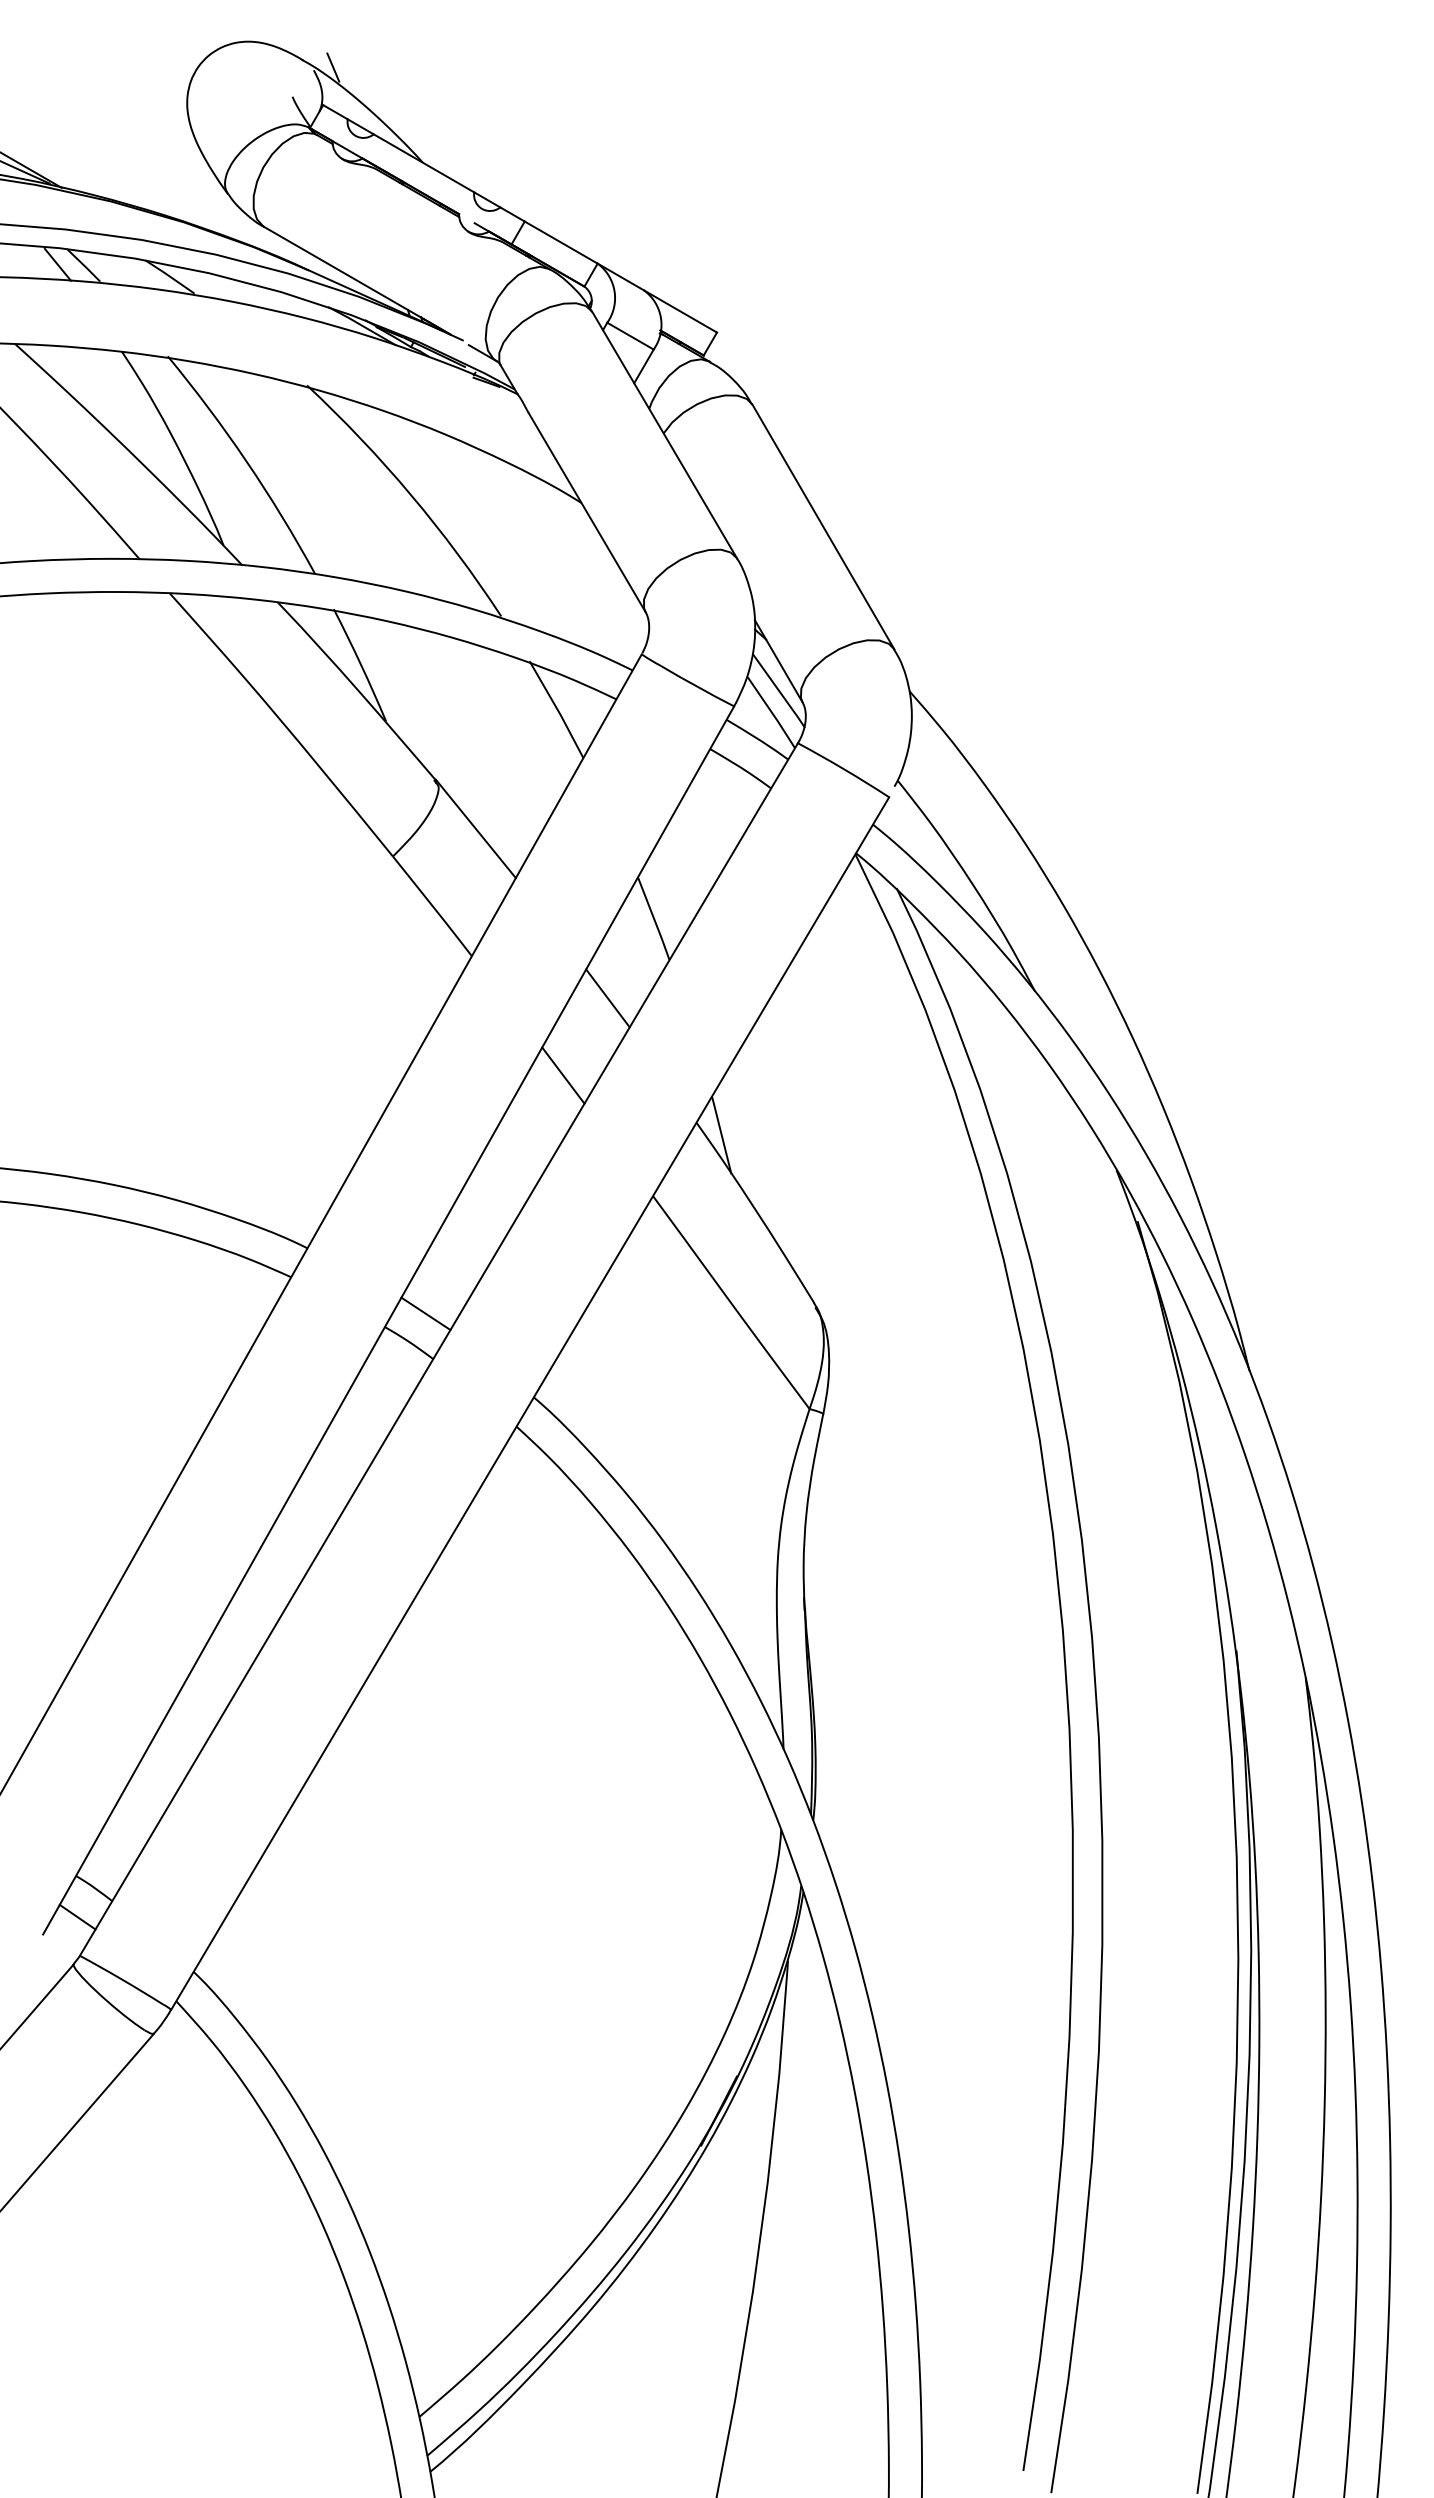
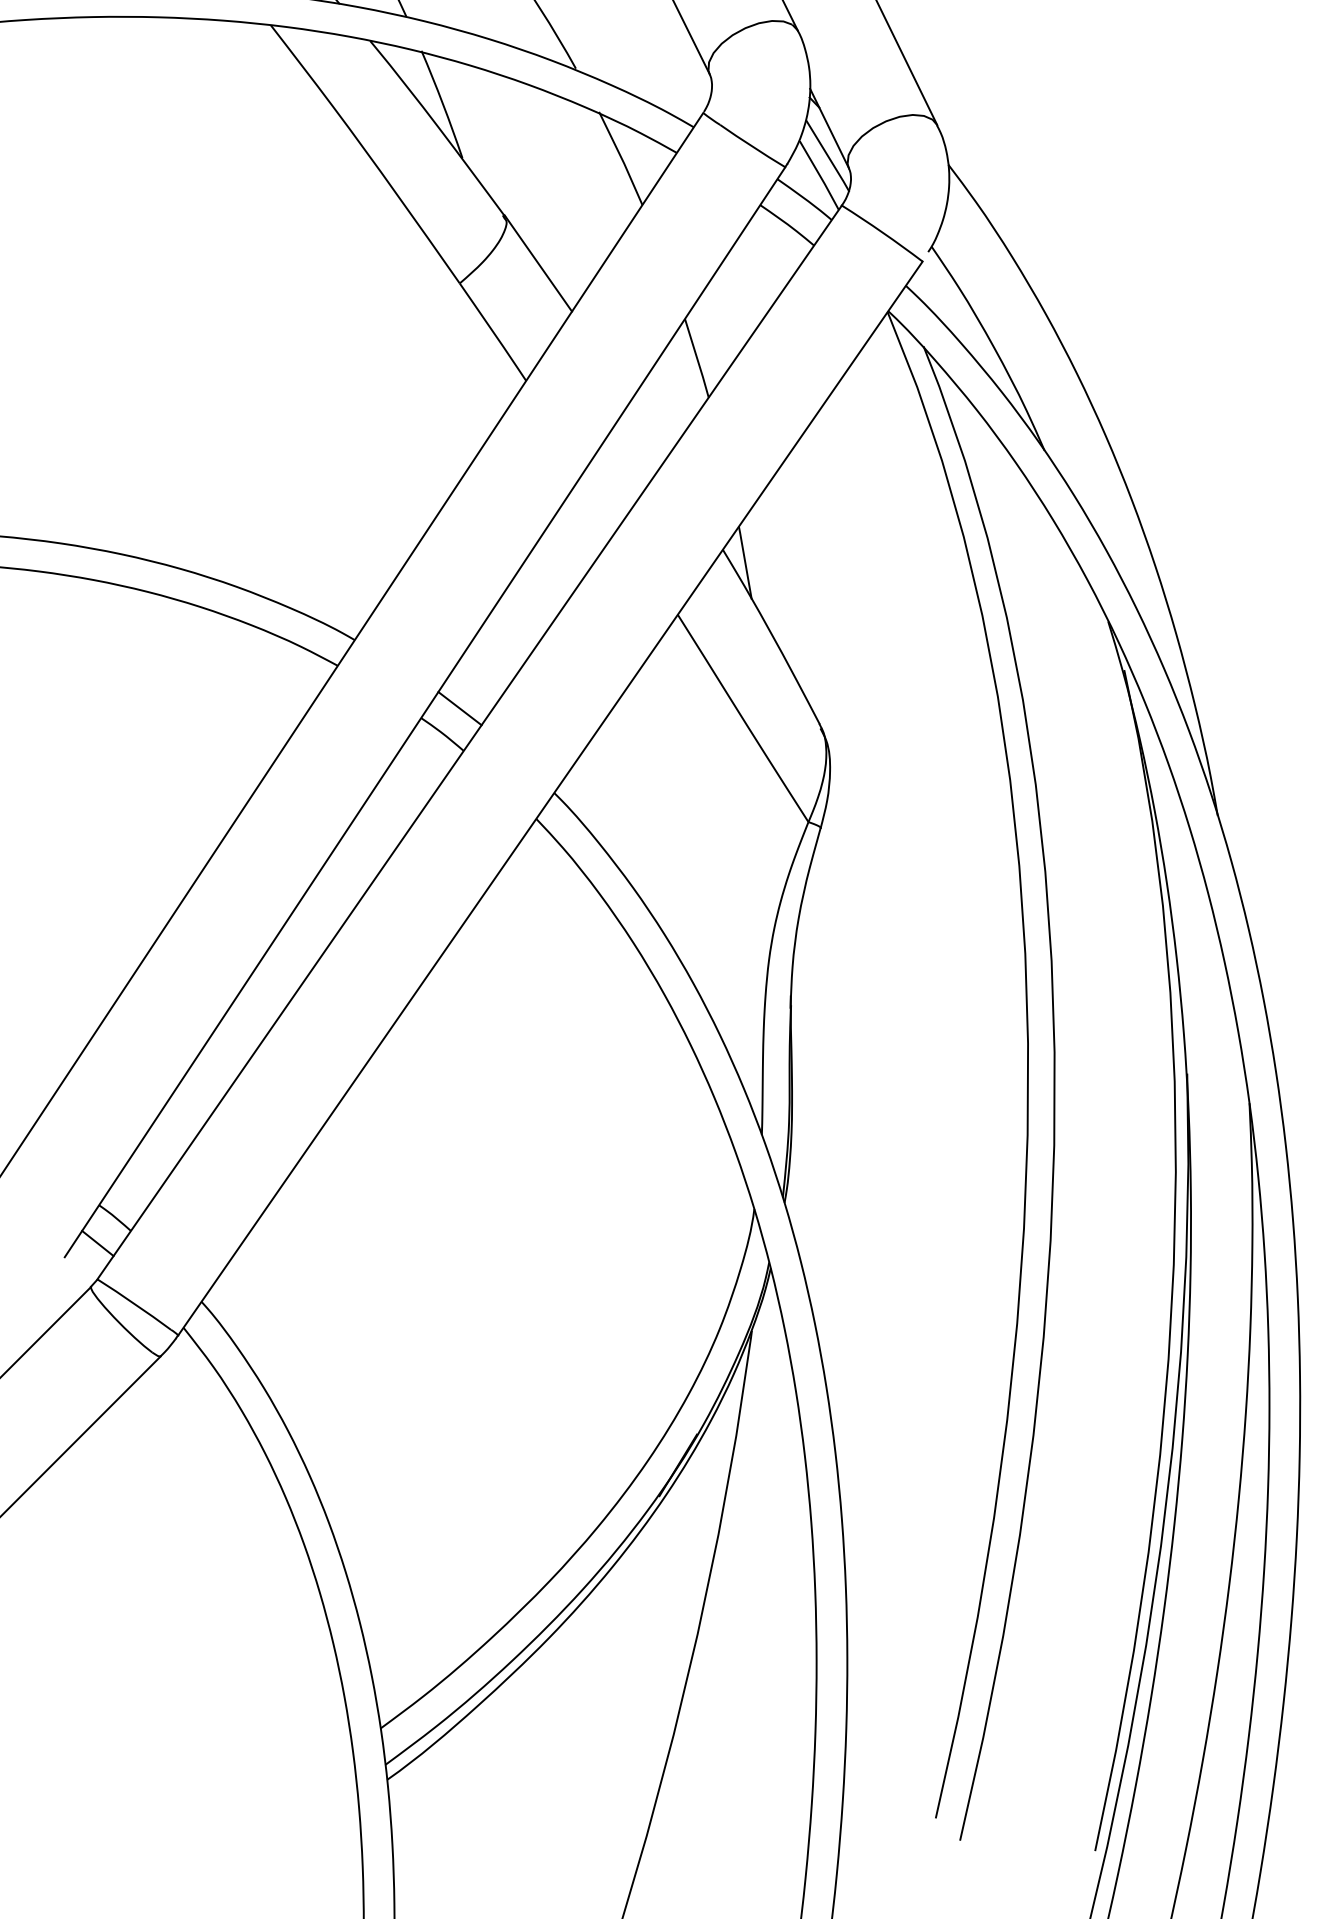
line: (607, 998) -> (648, 428), removed
line: (563, 1075) -> (603, 497), removed

